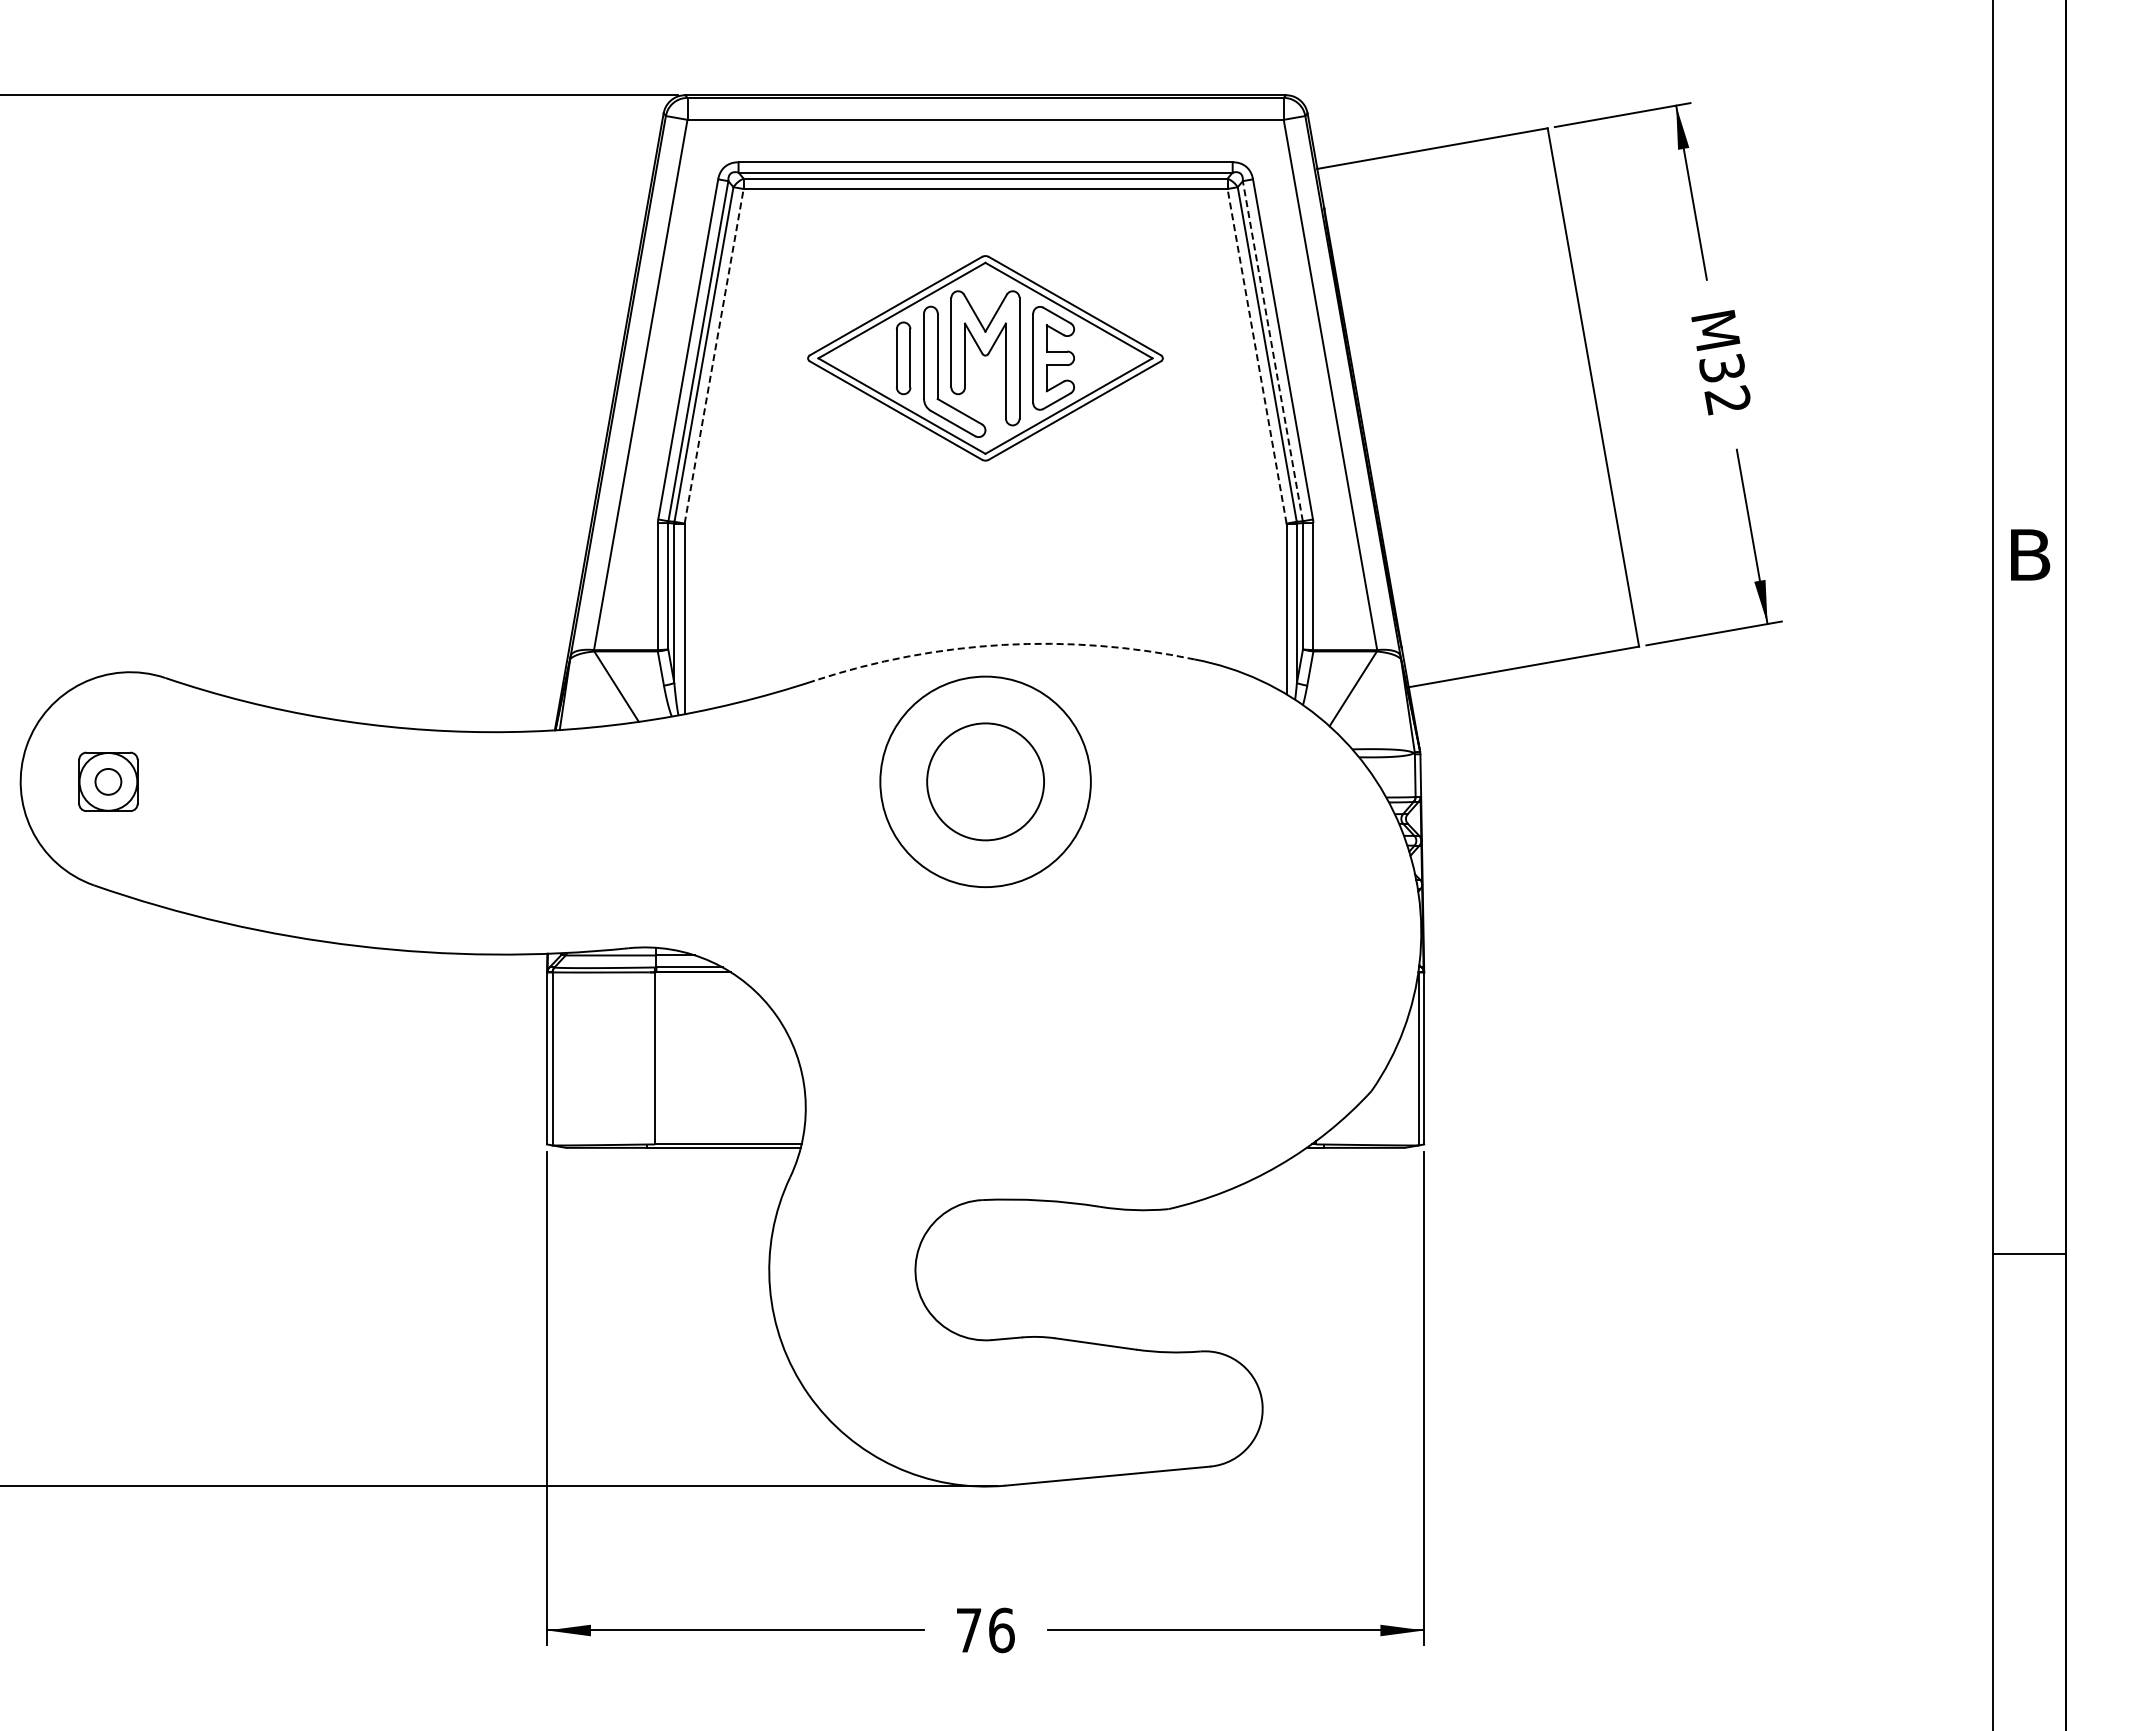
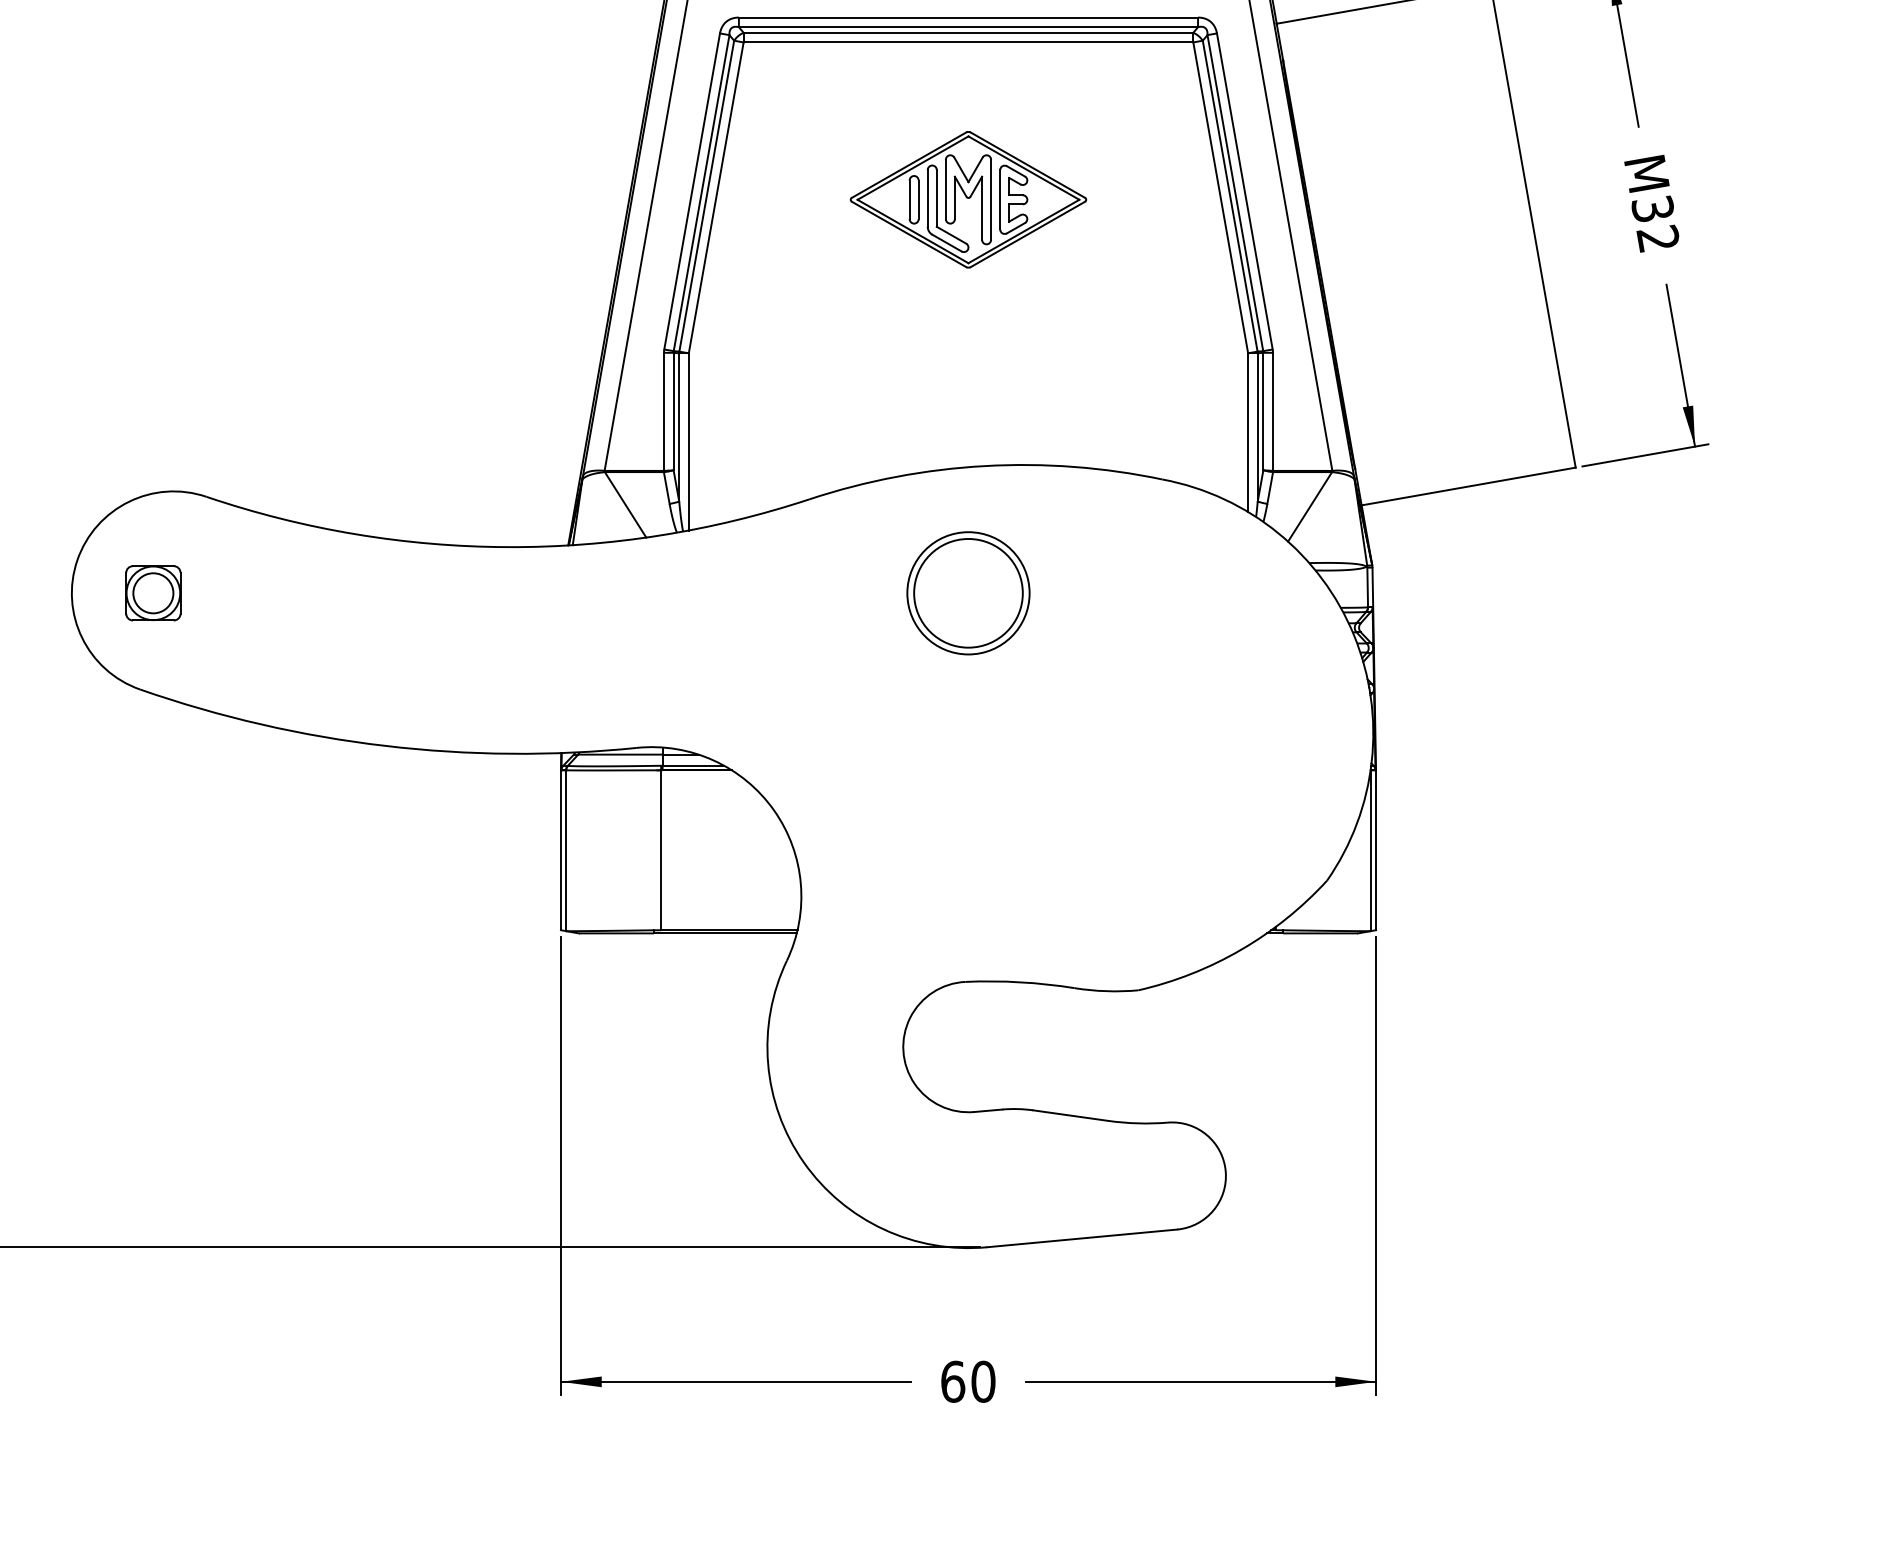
line: (1272, 351) -> (1235, 193), dashed -> solid
line: (714, 356) -> (716, 198), dashed -> solid
line: (1257, 356) -> (1221, 198), dashed -> solid
part: (985, 358) -> (968, 199), size x0.71
arc: (1003, 644) -> (985, 465), dashed -> solid
circle: (107, 781) -> (152, 592), size x1.67
circle: (985, 781) -> (968, 592), size x0.62
text: (985, 1630) -> (968, 1381), 76 -> 60

